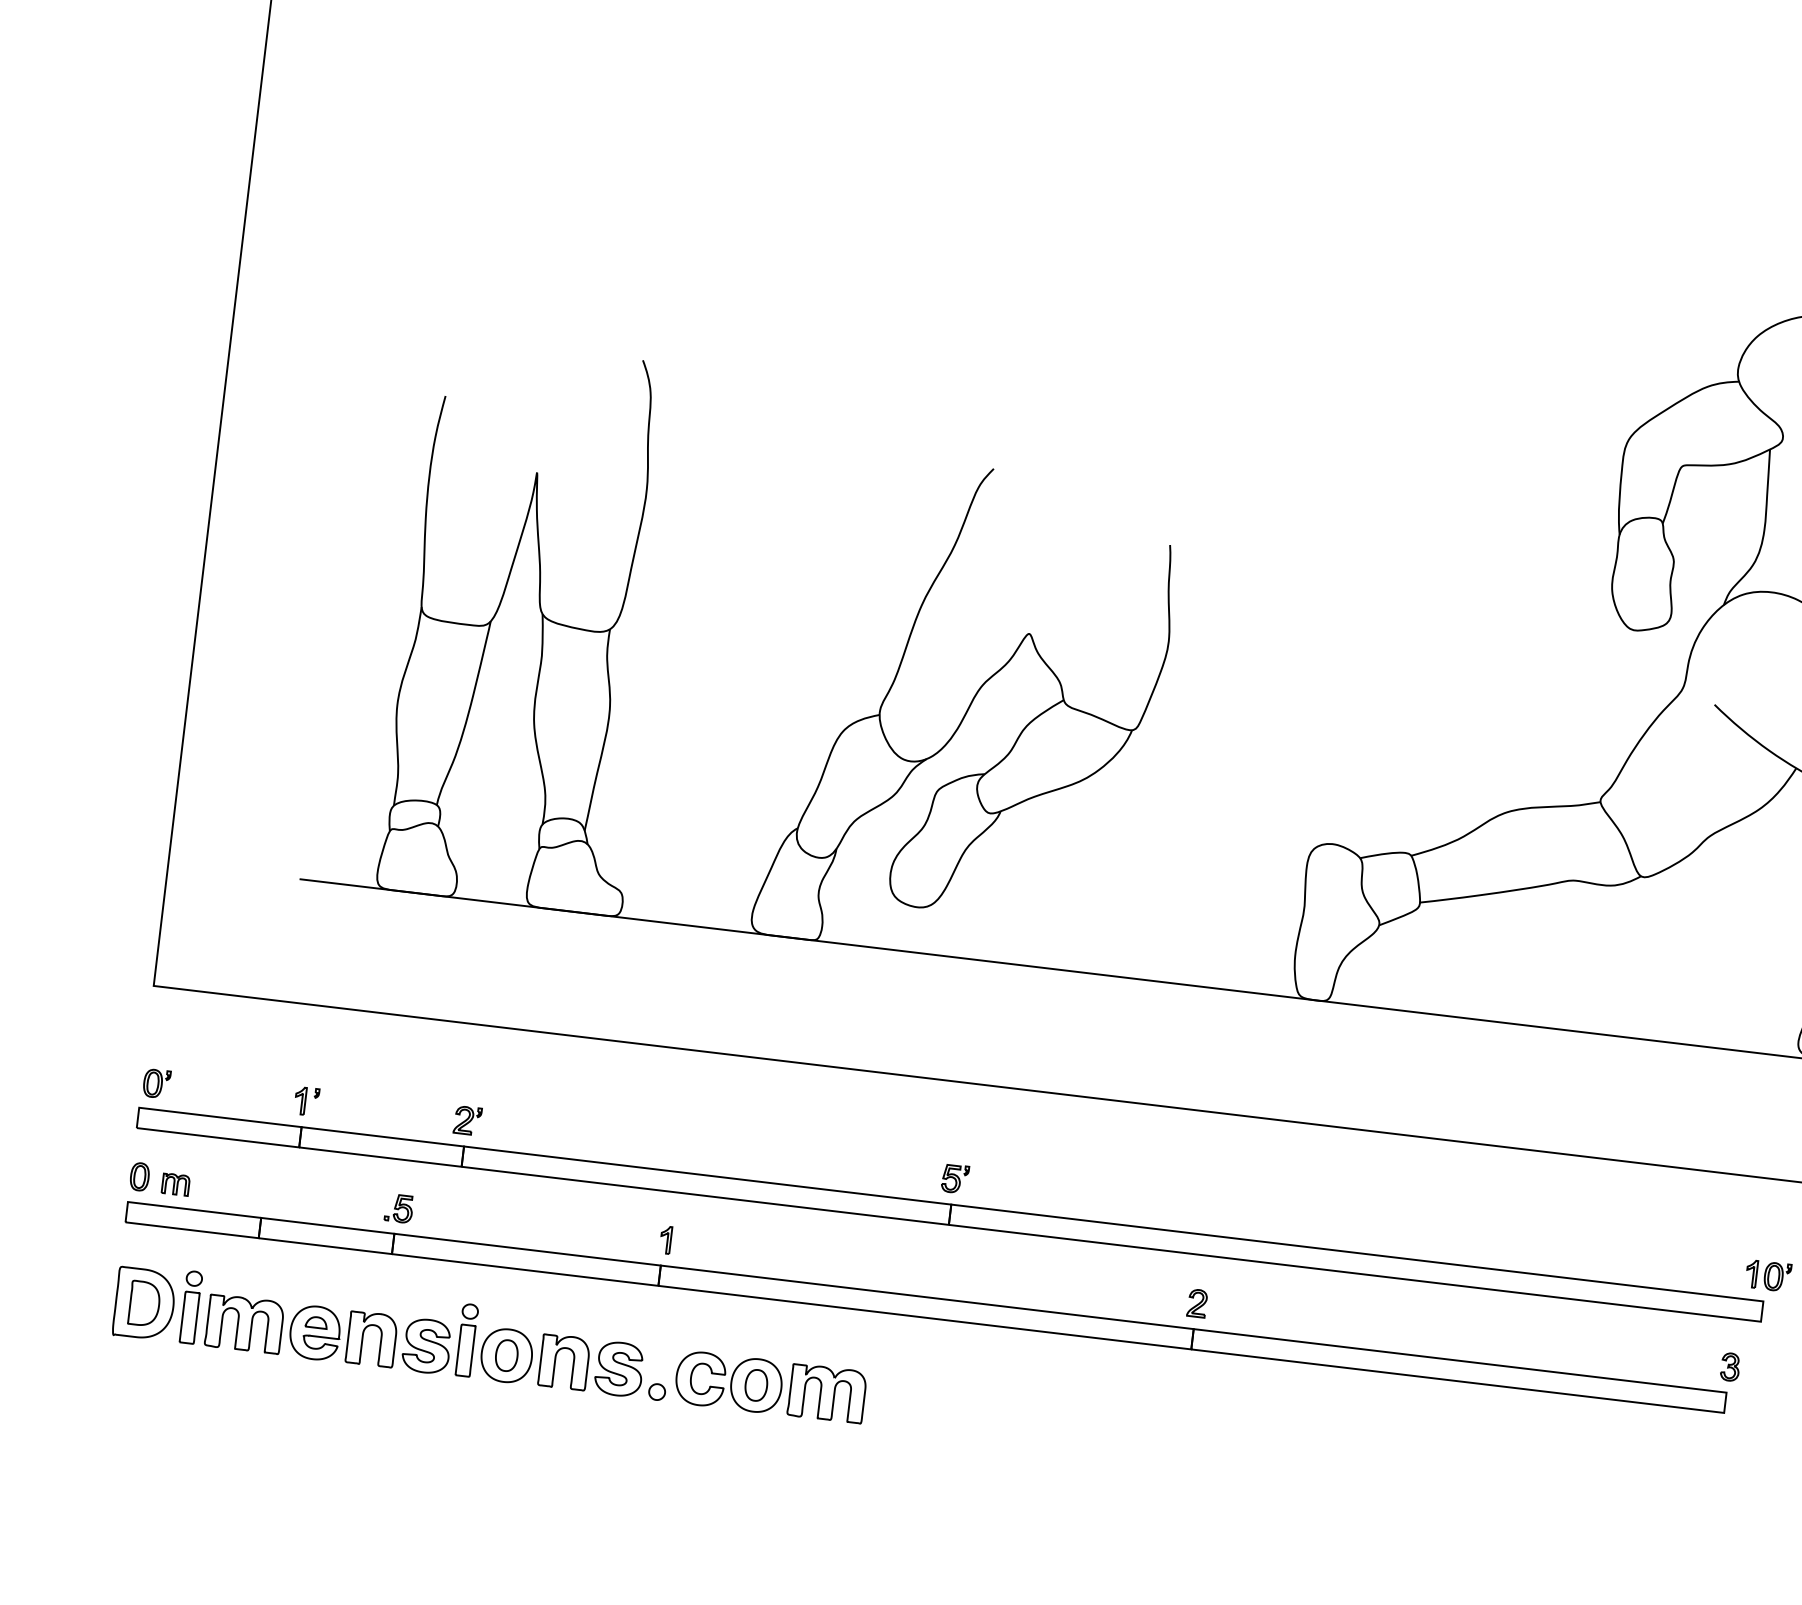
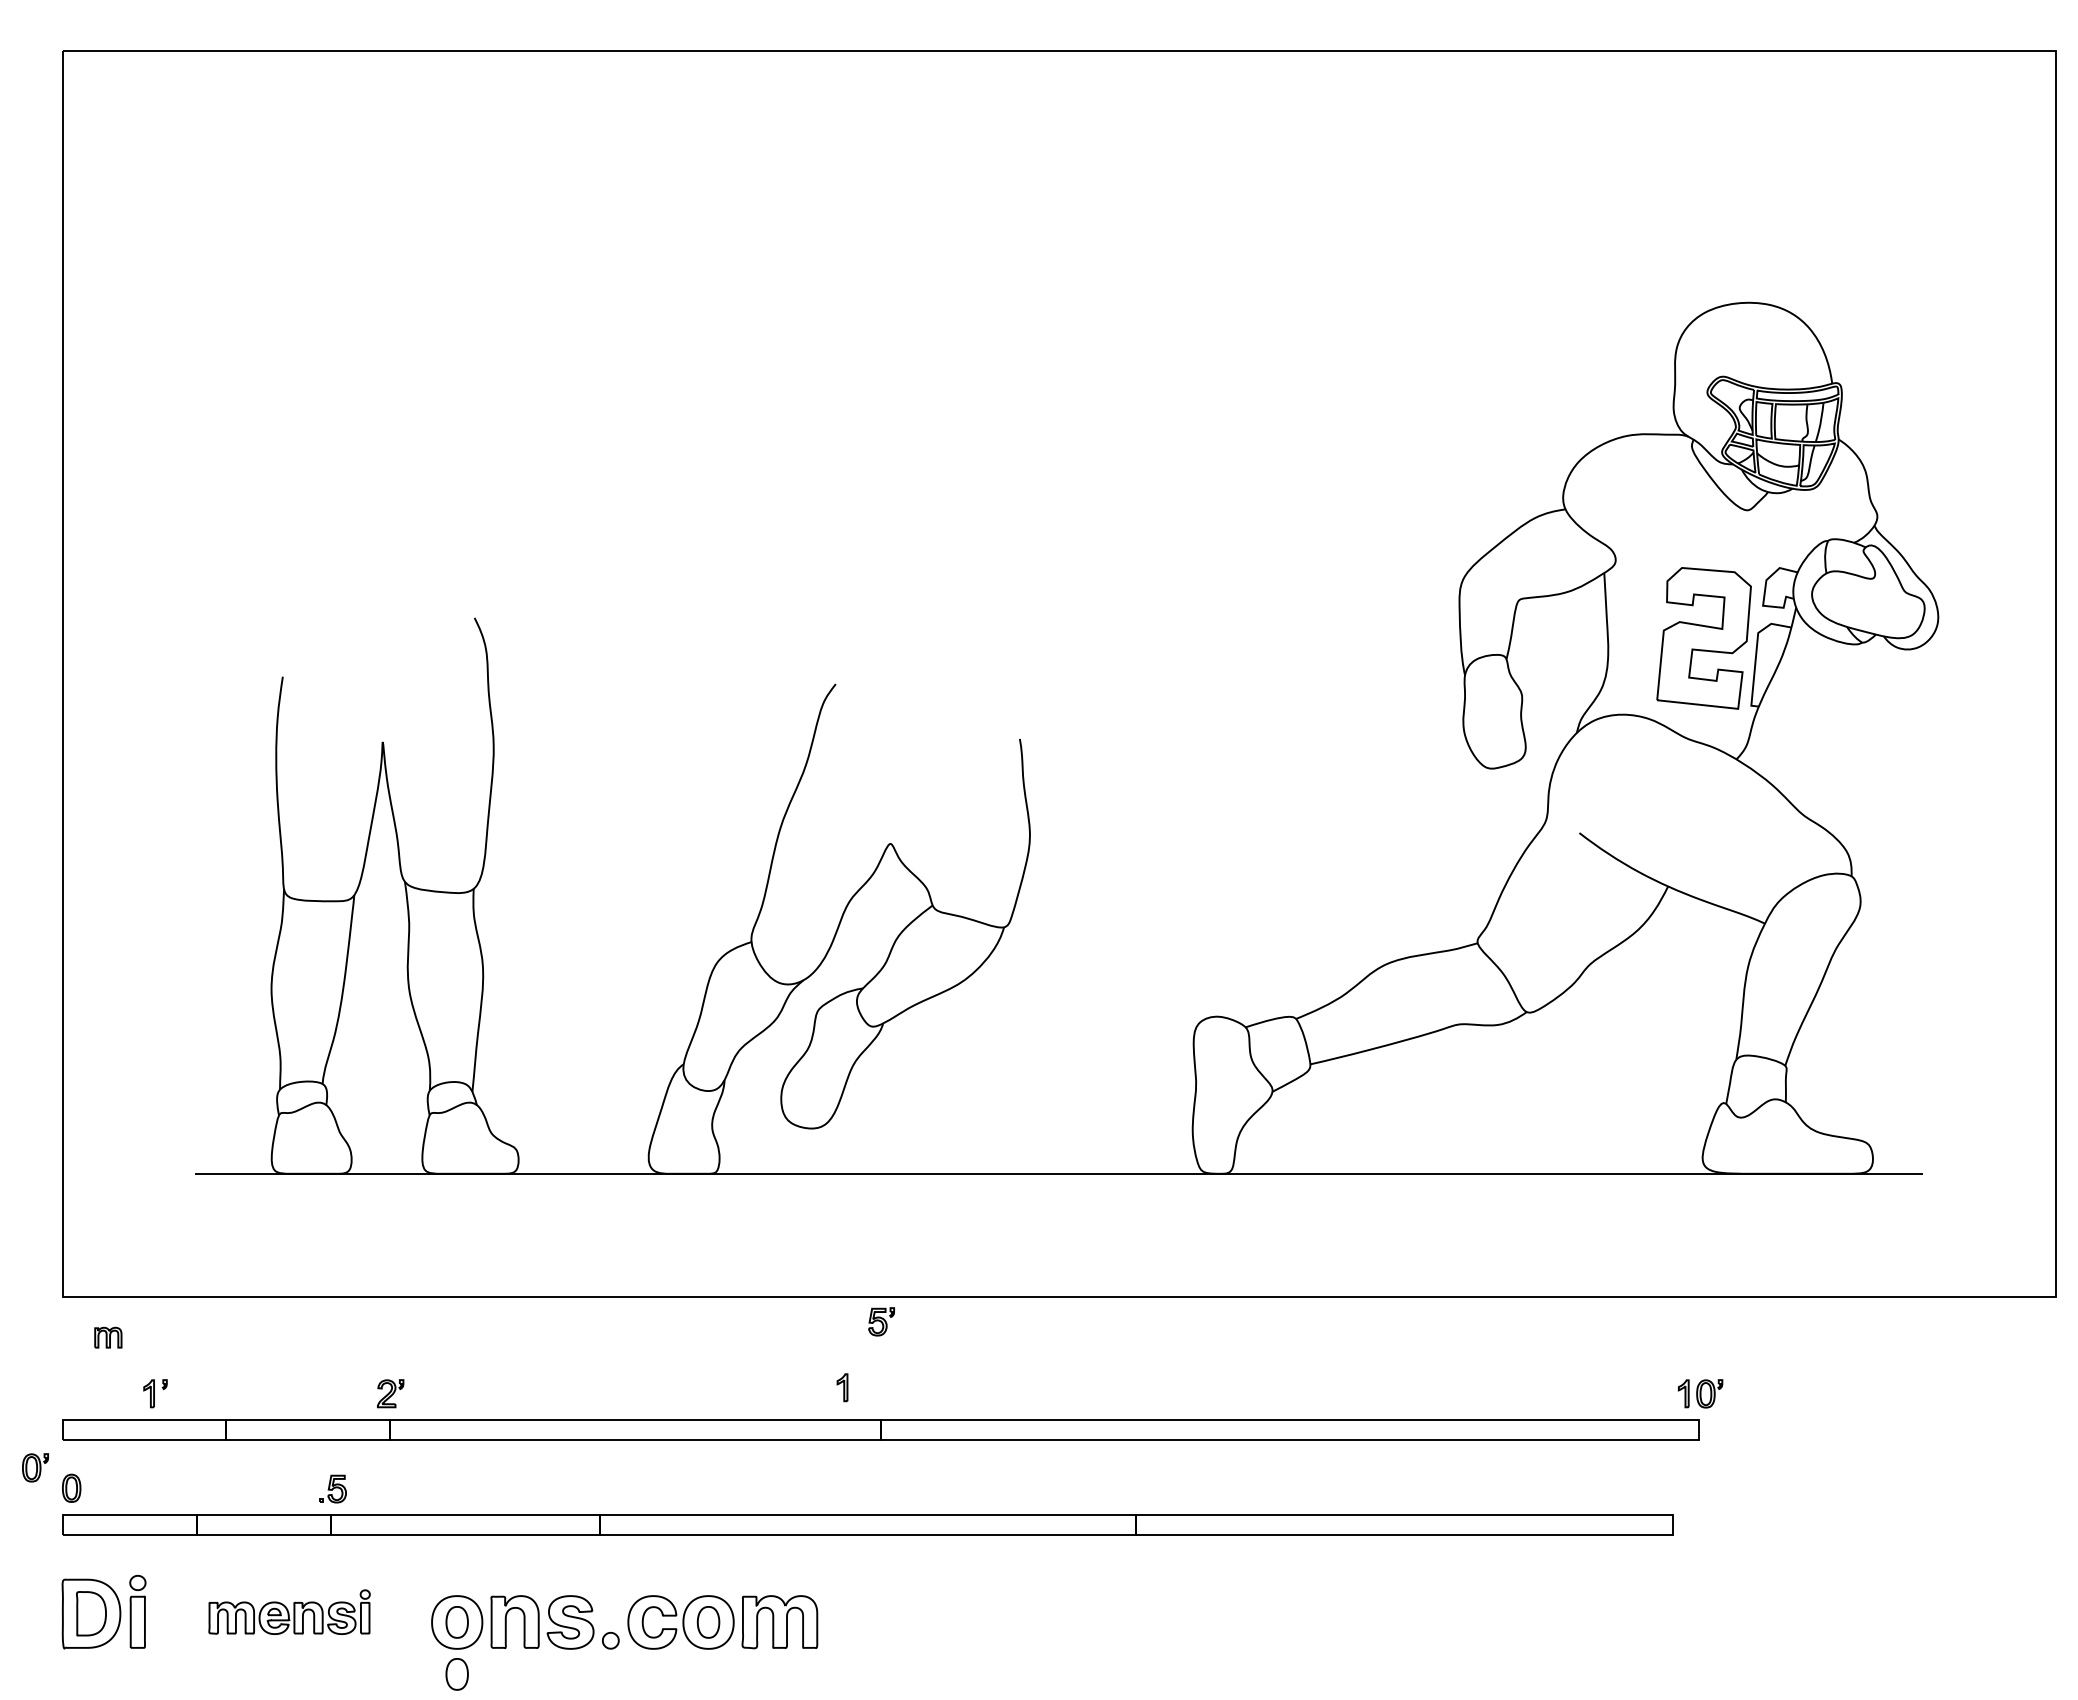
part: (156, 1083) -> (35, 1467), moved
part: (306, 1101) -> (155, 1393), moved
part: (955, 1178) -> (881, 1321), moved
part: (176, 1184) -> (108, 1337), moved
part: (665, 1239) -> (842, 1387), moved
part: (1197, 1303) -> (1136, 1488), removed
part: (341, 1324) -> (289, 1611), size x0.6
part: (1730, 1366) -> (1673, 1488), removed
part: (499, 1407) -> (456, 1674), added

